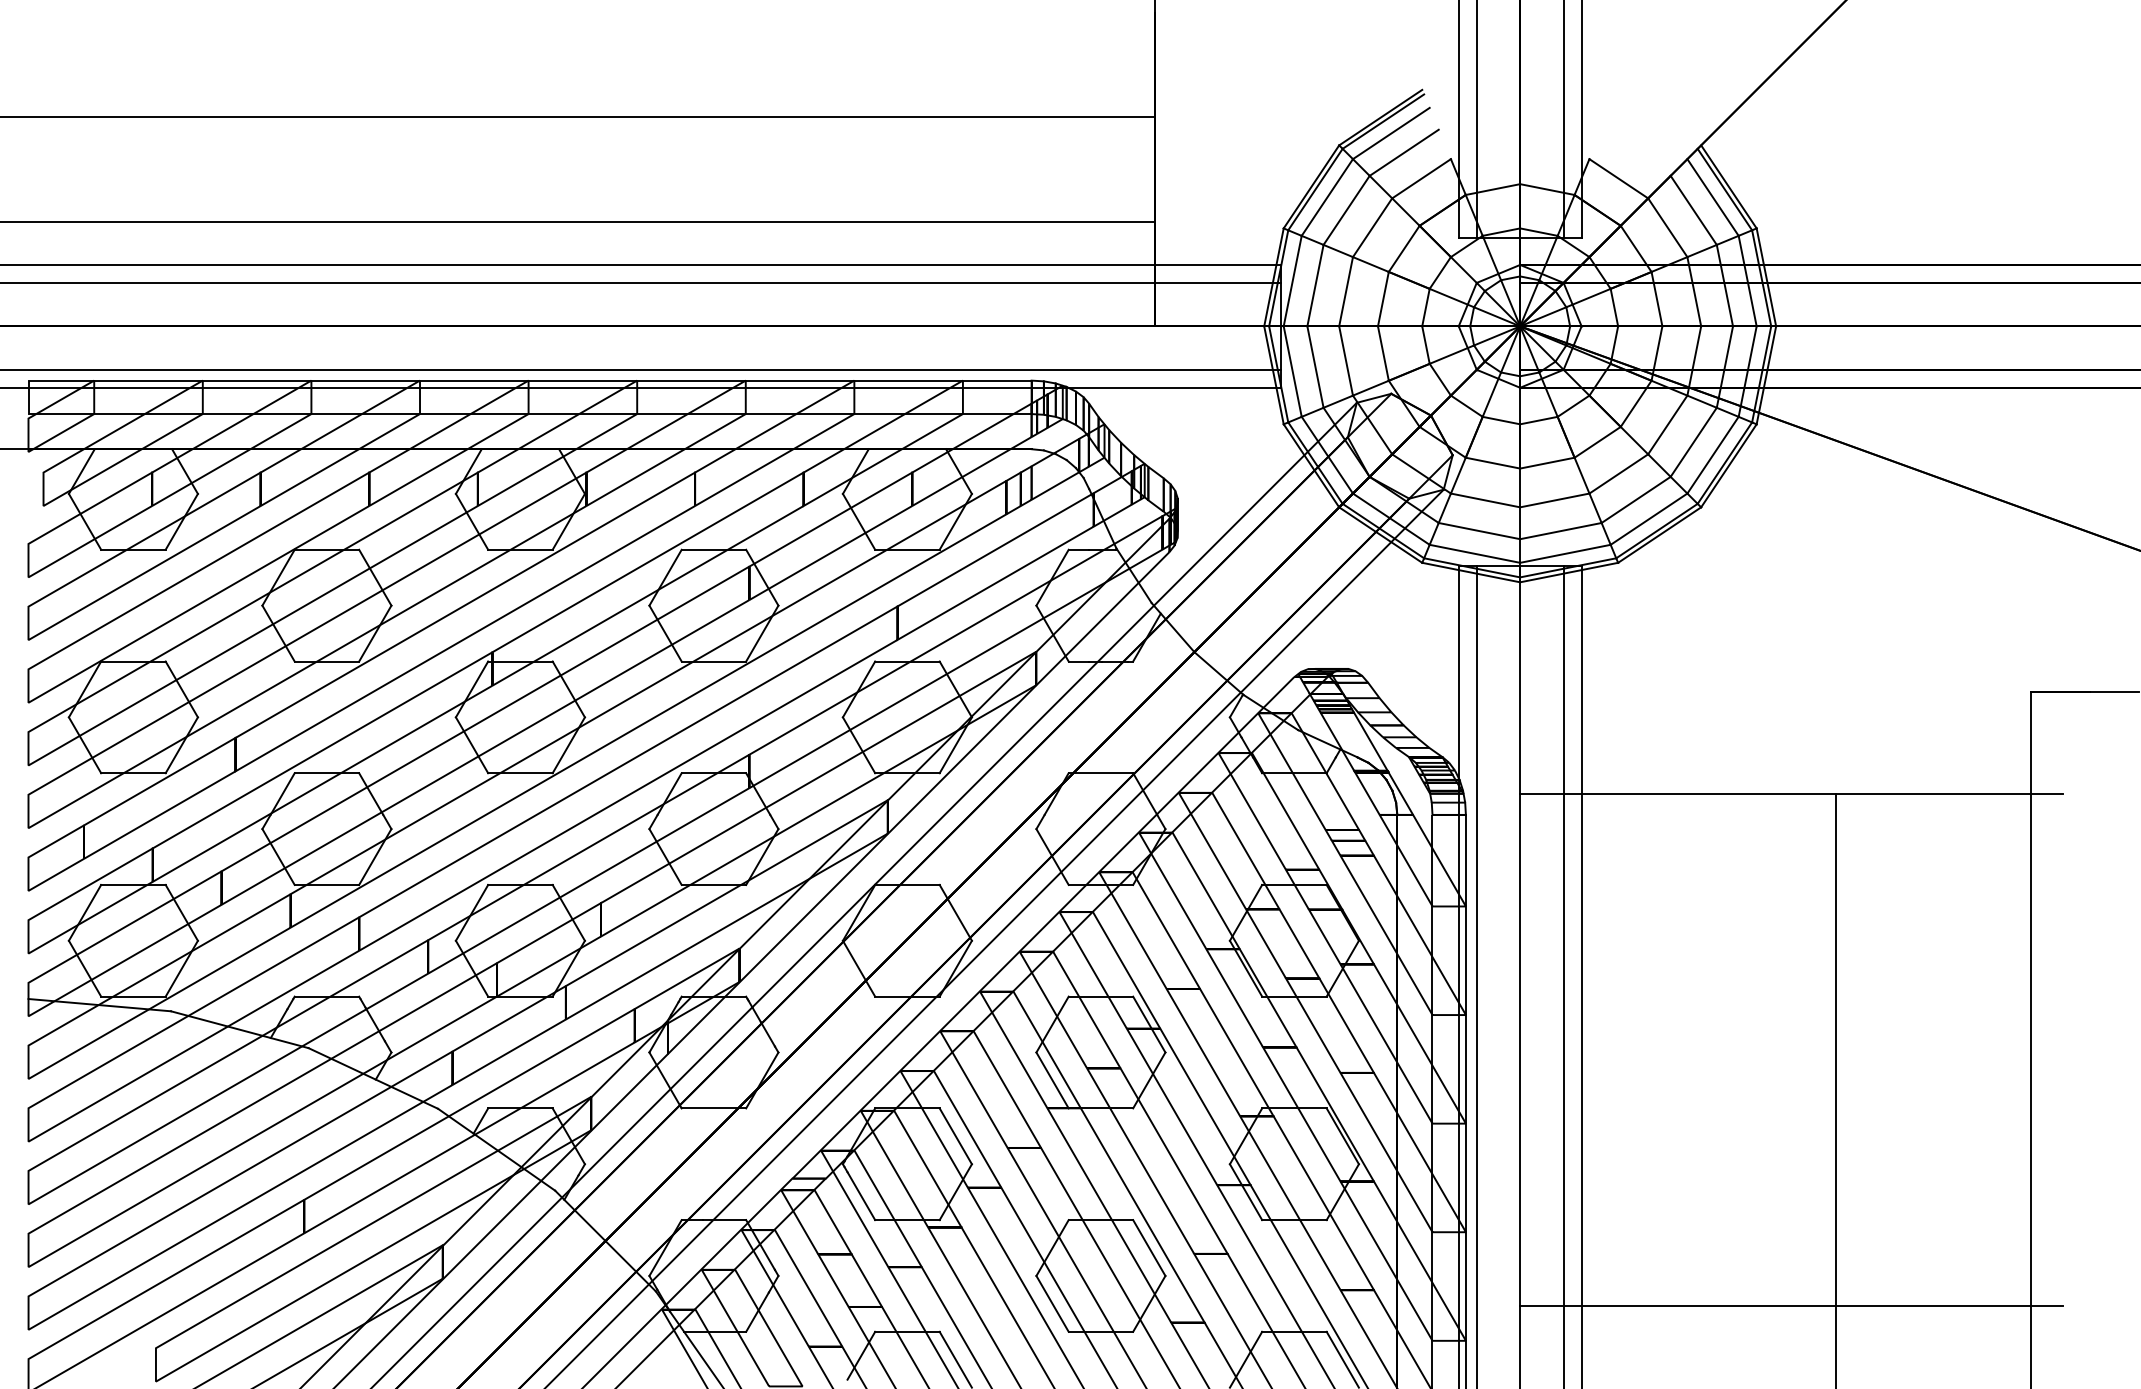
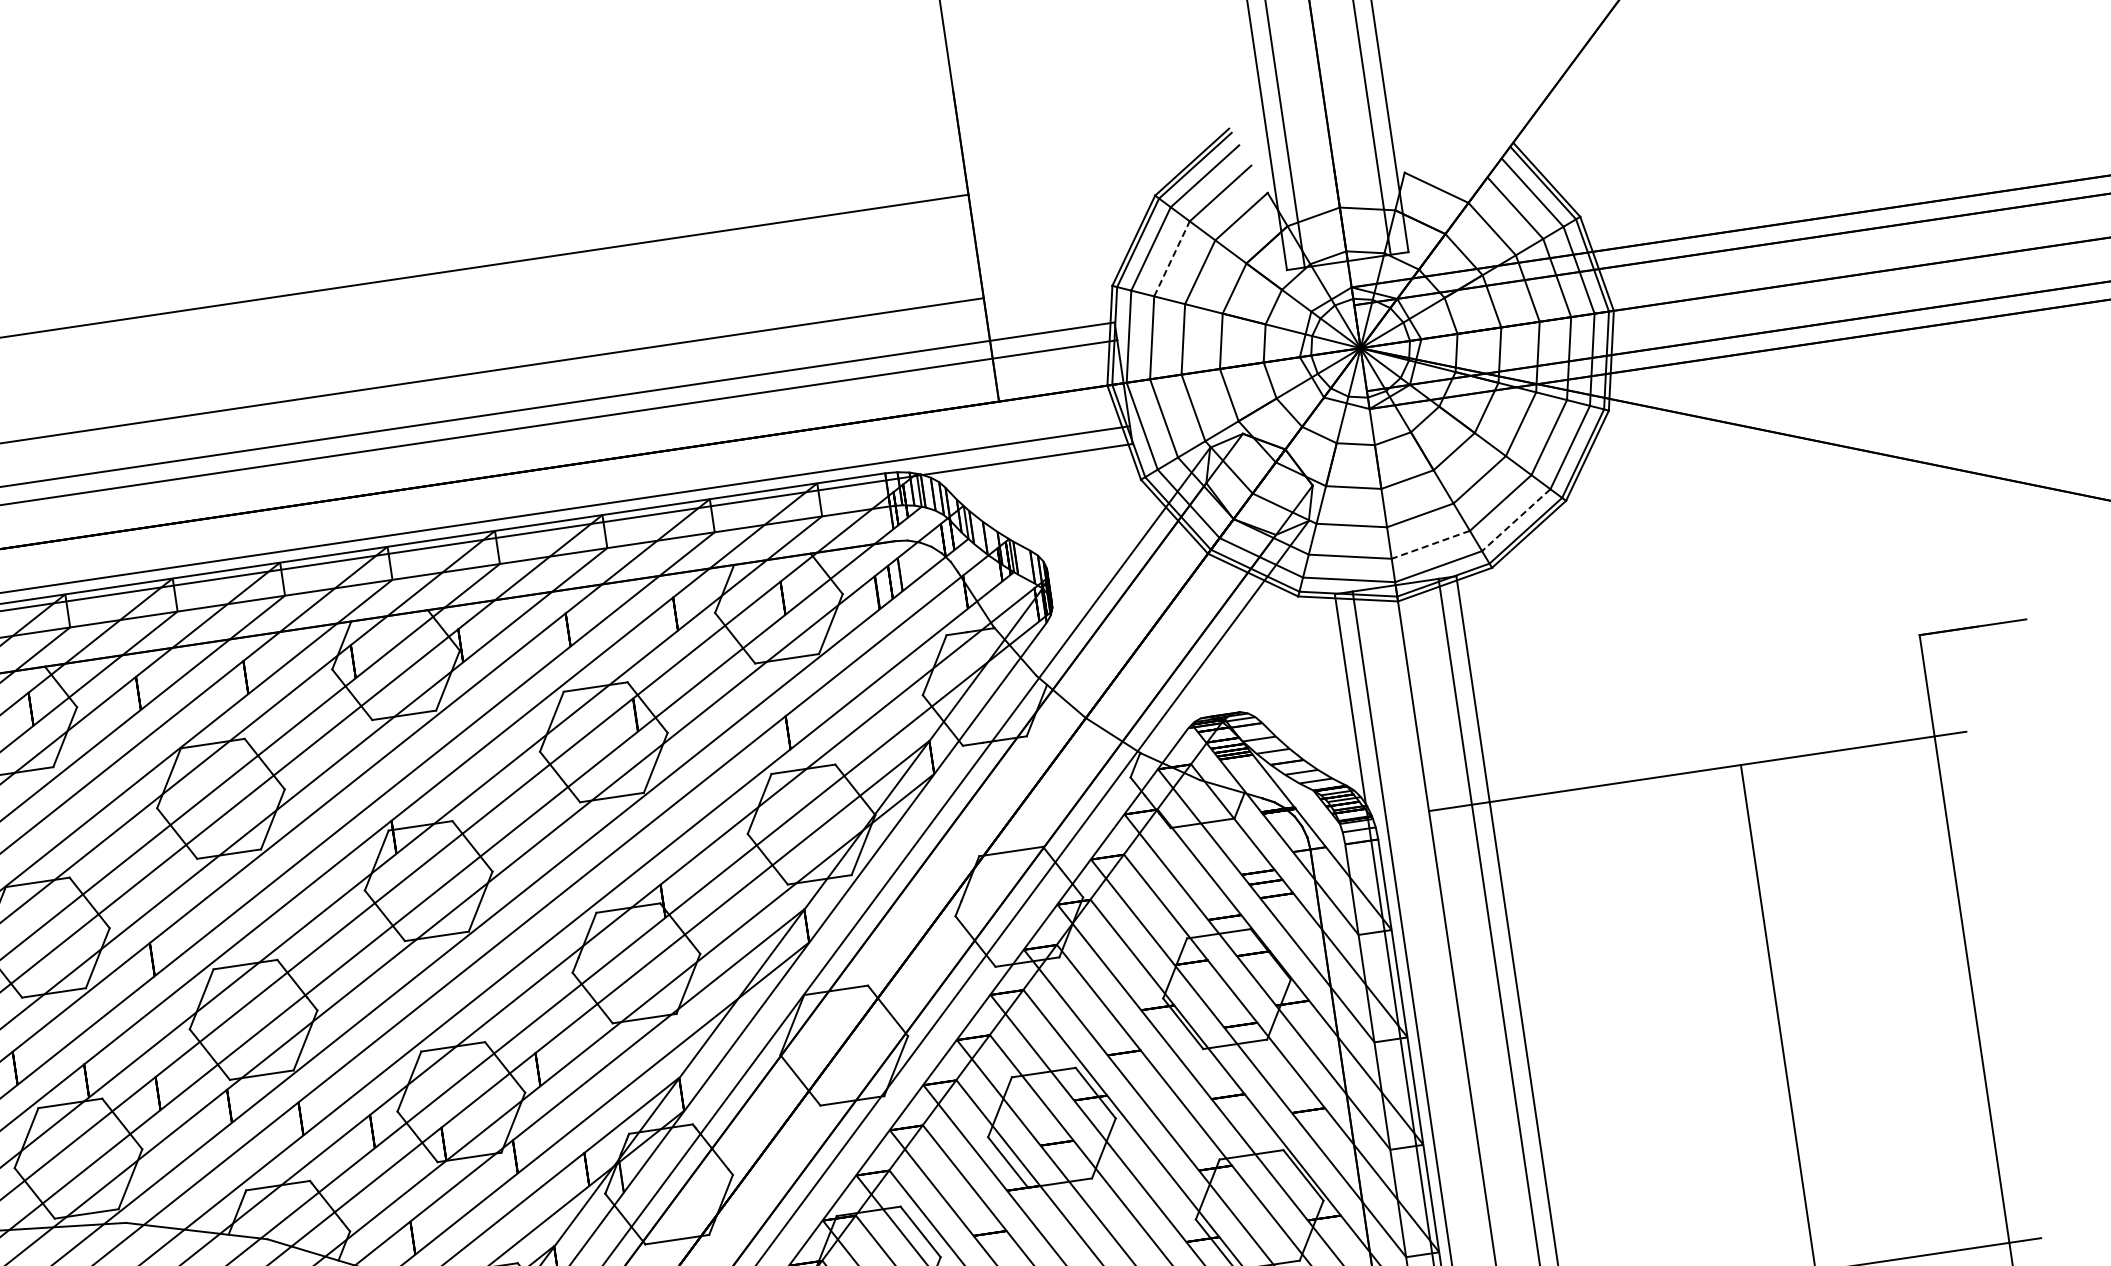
line: (1346, 210) -> (1171, 258), solid -> dashed
line: (1648, 519) -> (1515, 520), solid -> dashed
line: (1560, 531) -> (1430, 545), solid -> dashed

